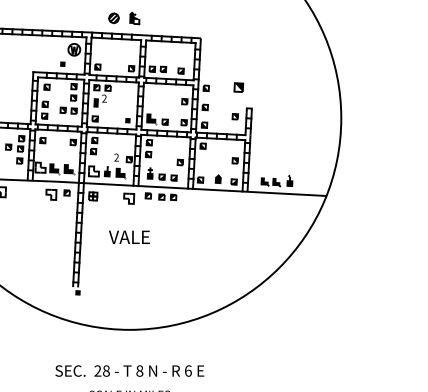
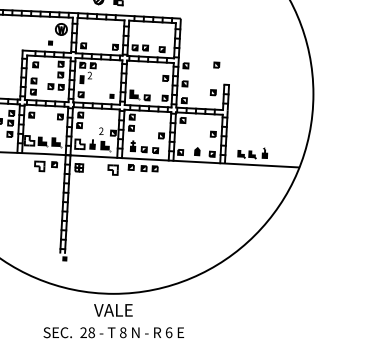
part: (238, 87) -> (216, 65), size x0.62
text: (129, 236) -> (113, 309), moved

